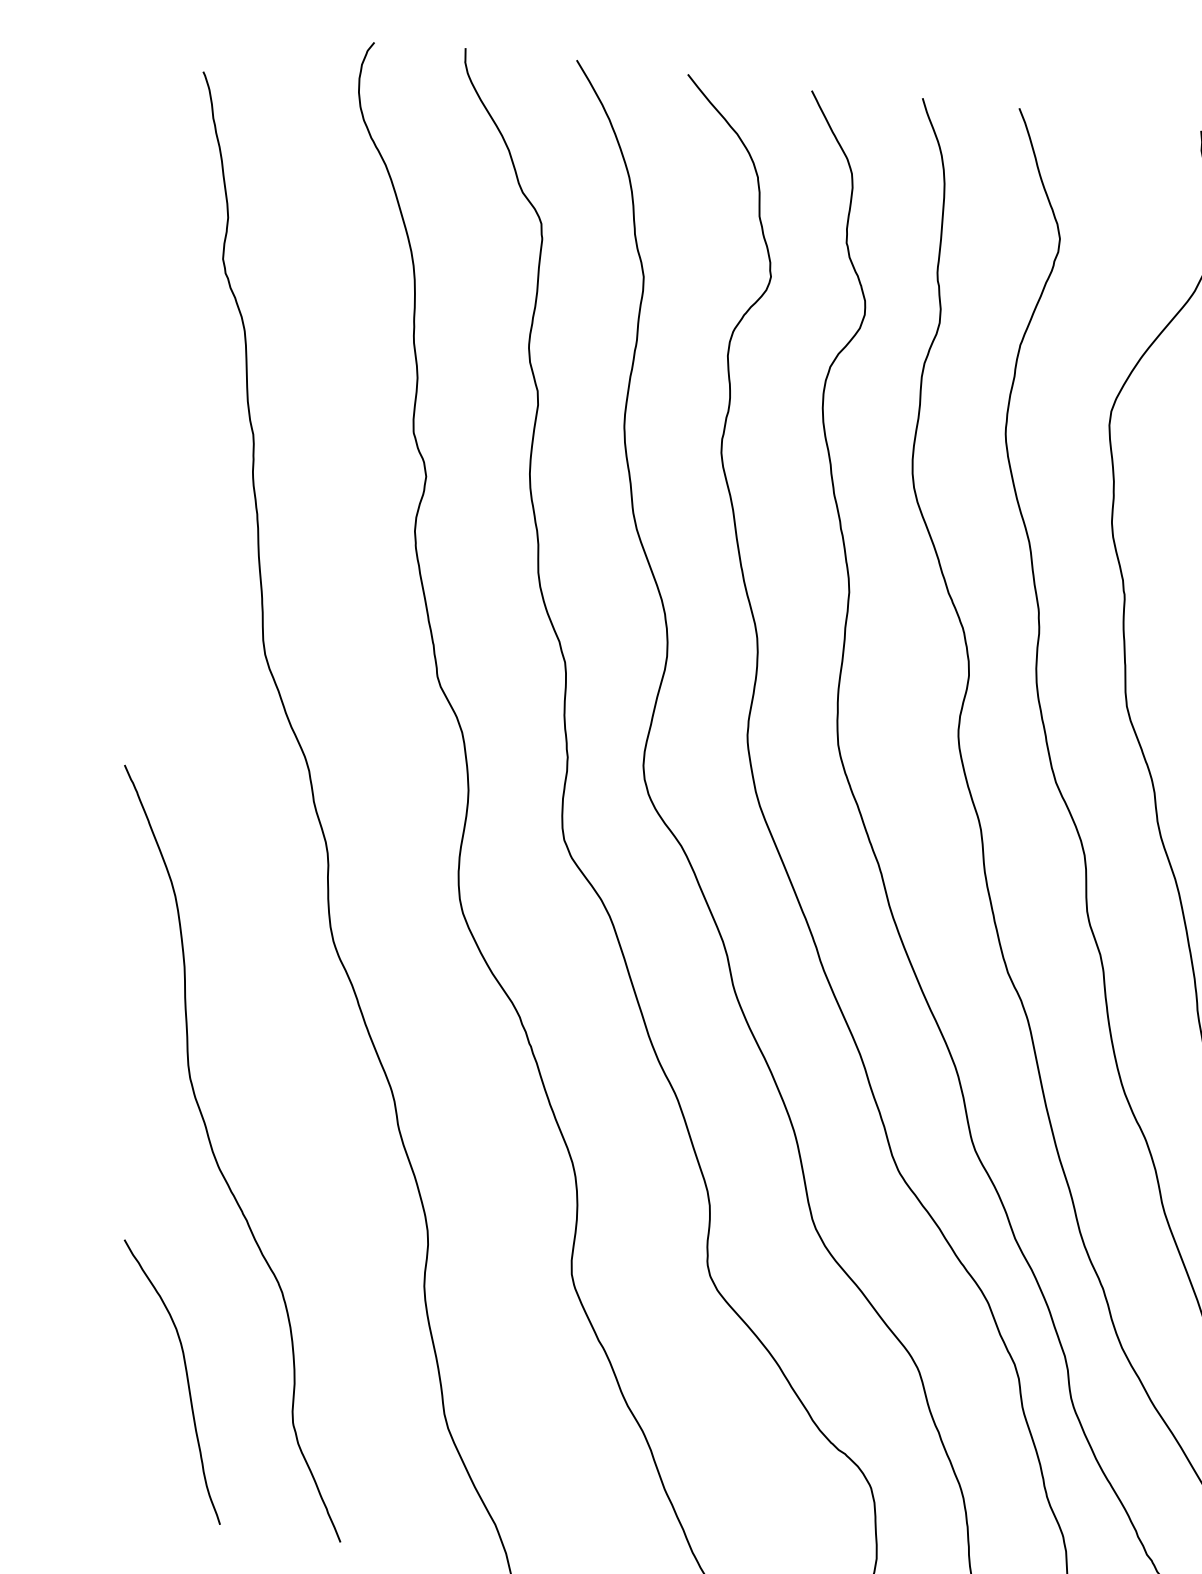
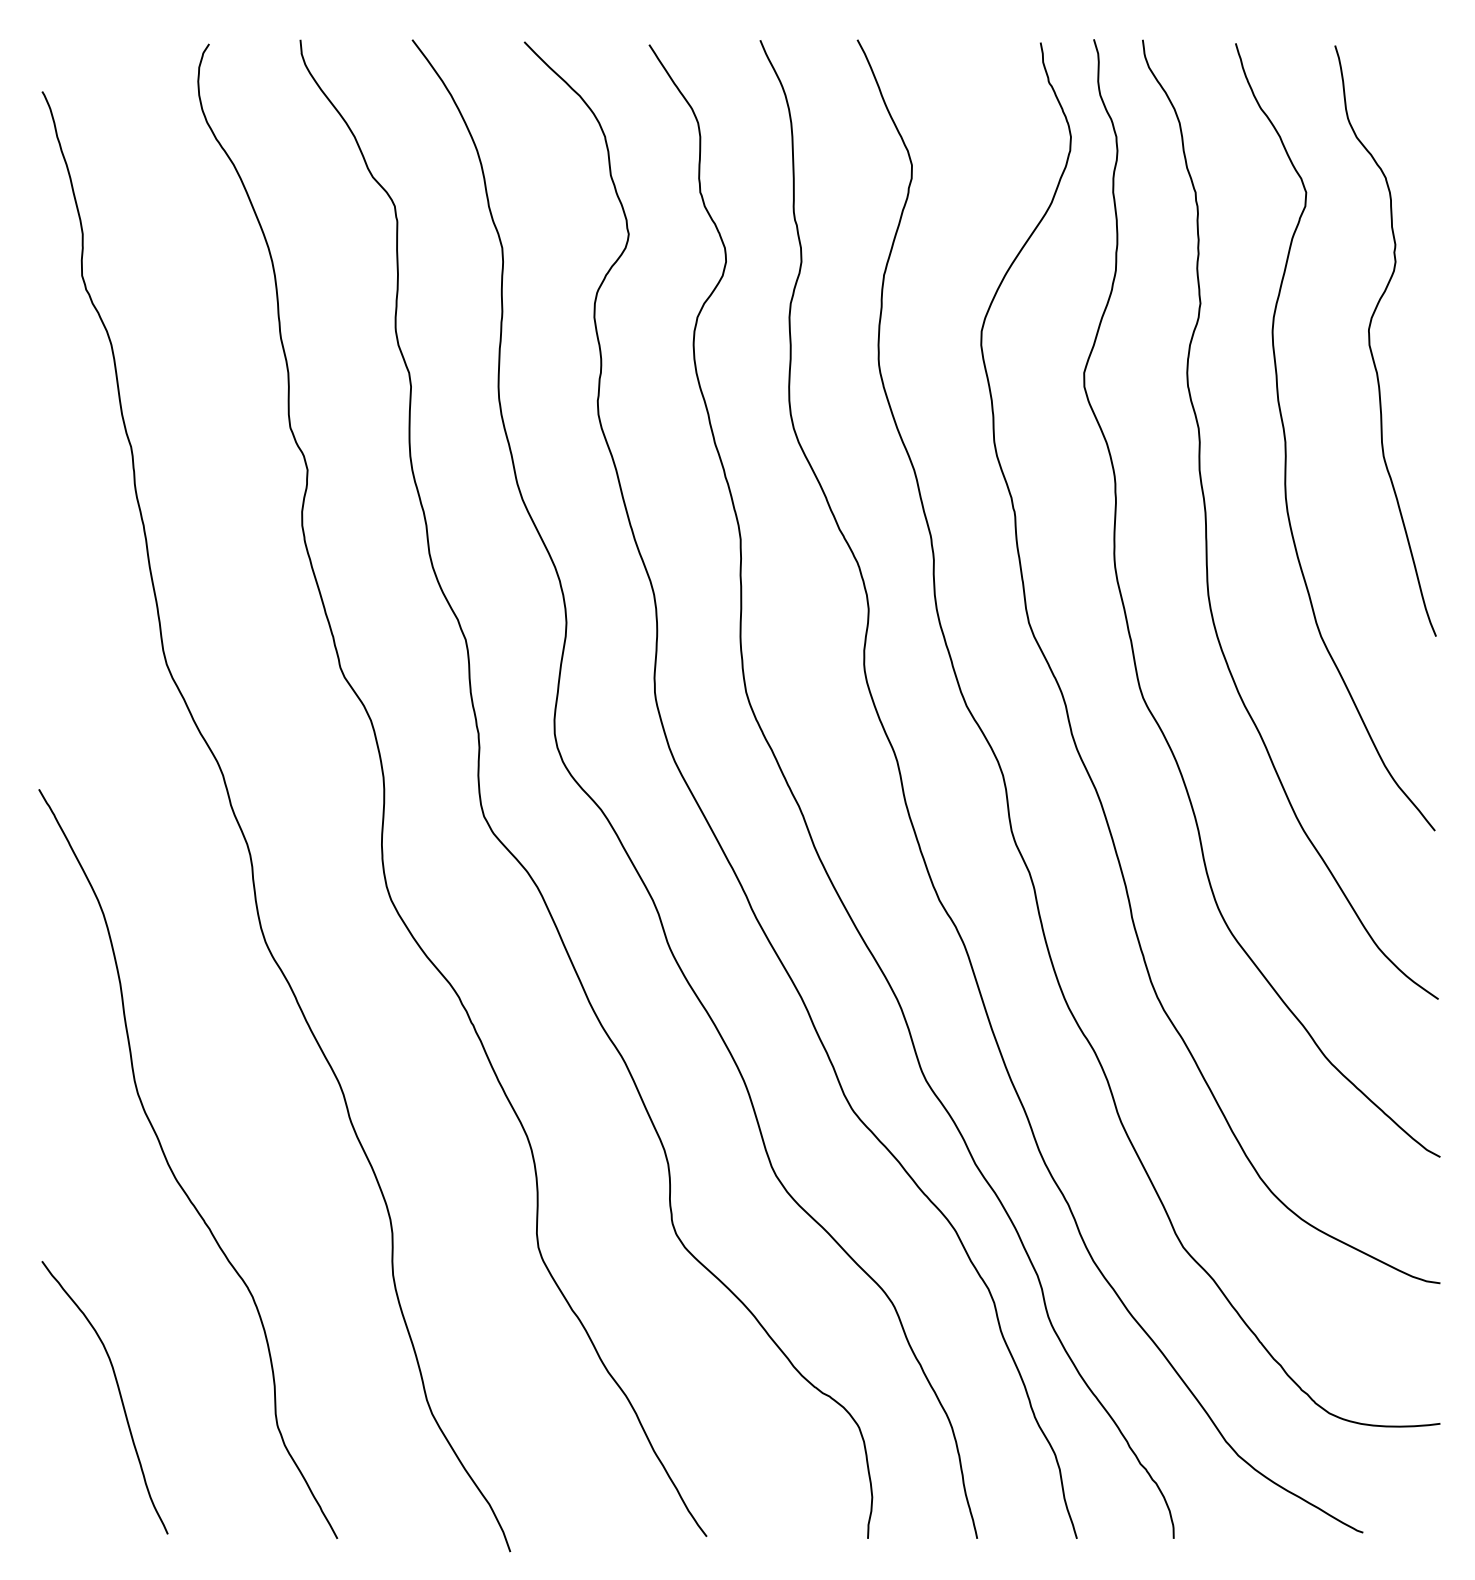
curve: (186, 1378) -> (118, 1392), moved

